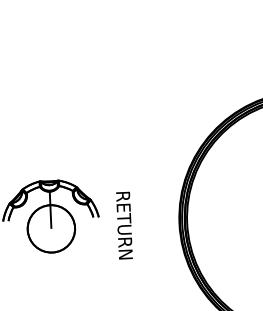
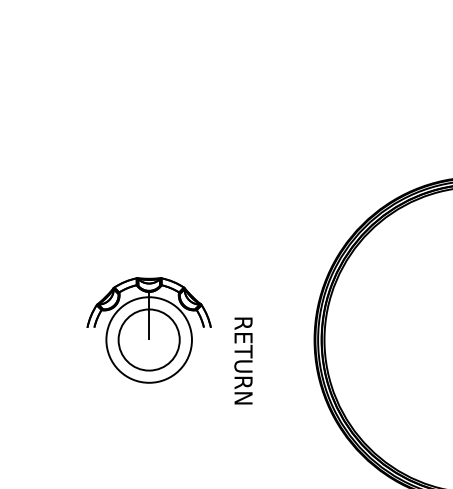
text: (124, 225) -> (243, 360), moved
circle: (50, 228) -> (148, 339), size x1.4

